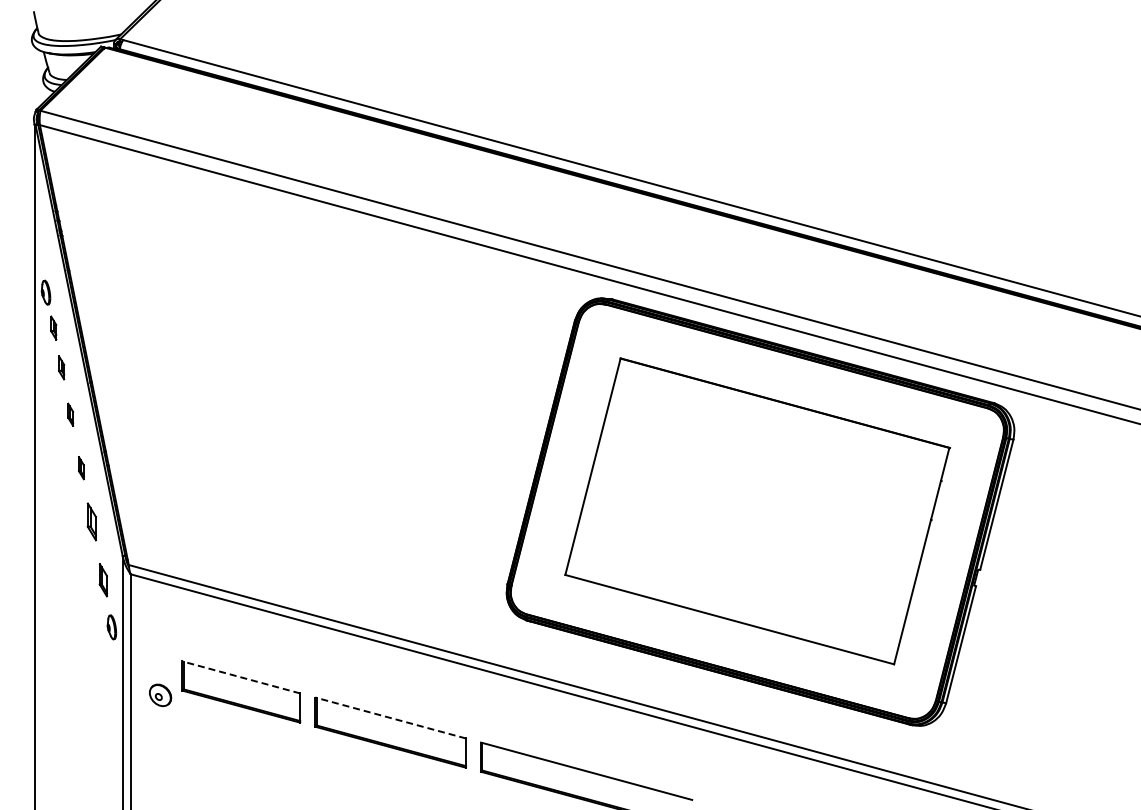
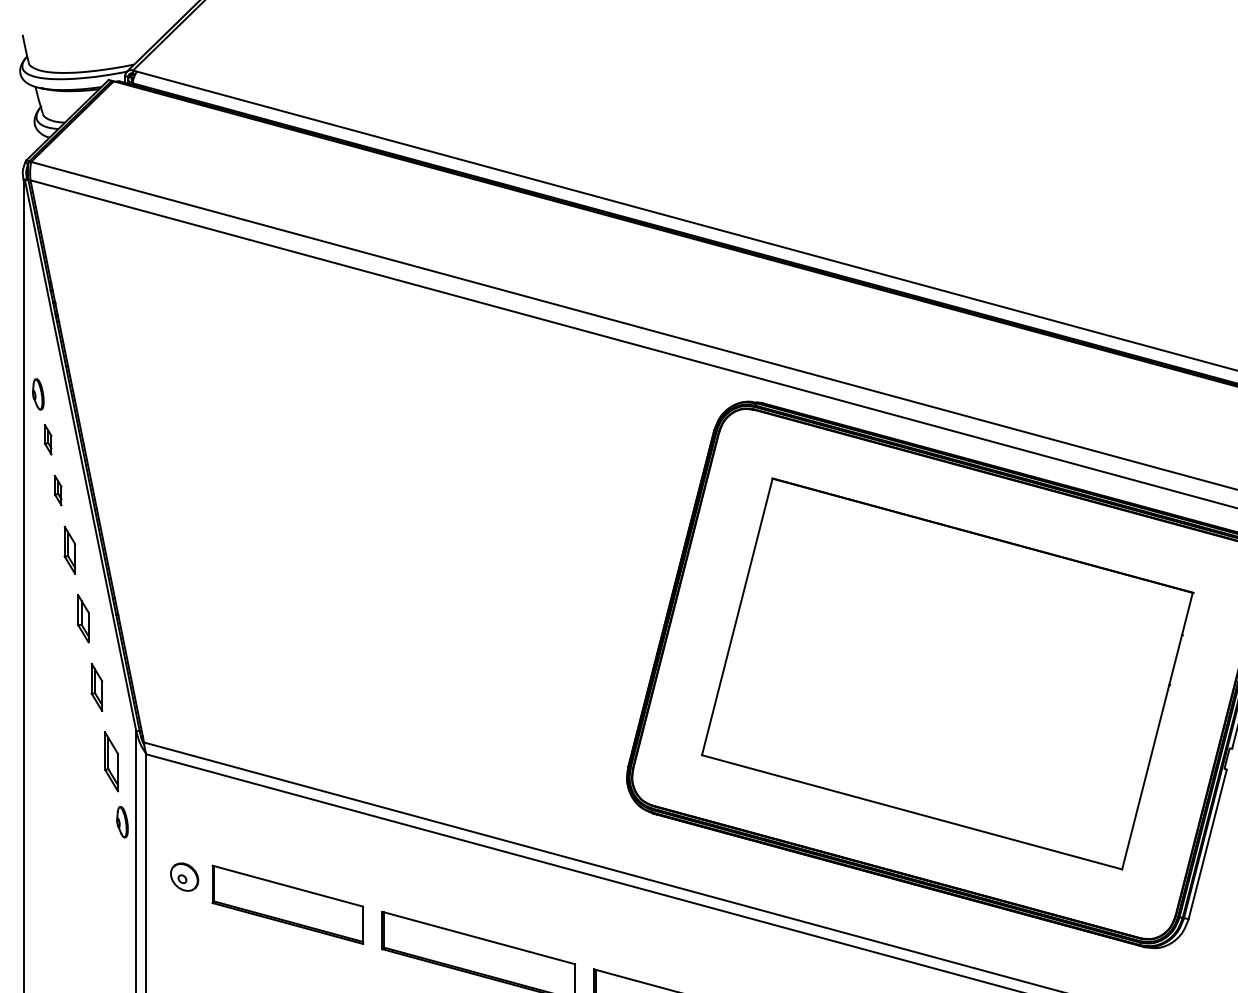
part: (70, 414) -> (69, 550), size x1.67
part: (81, 467) -> (83, 617), size x1.67
part: (103, 580) -> (111, 762), size x1.43
line: (241, 677) -> (288, 886), dashed -> solid
part: (160, 695) -> (184, 877), moved
line: (390, 717) -> (478, 937), dashed -> solid

